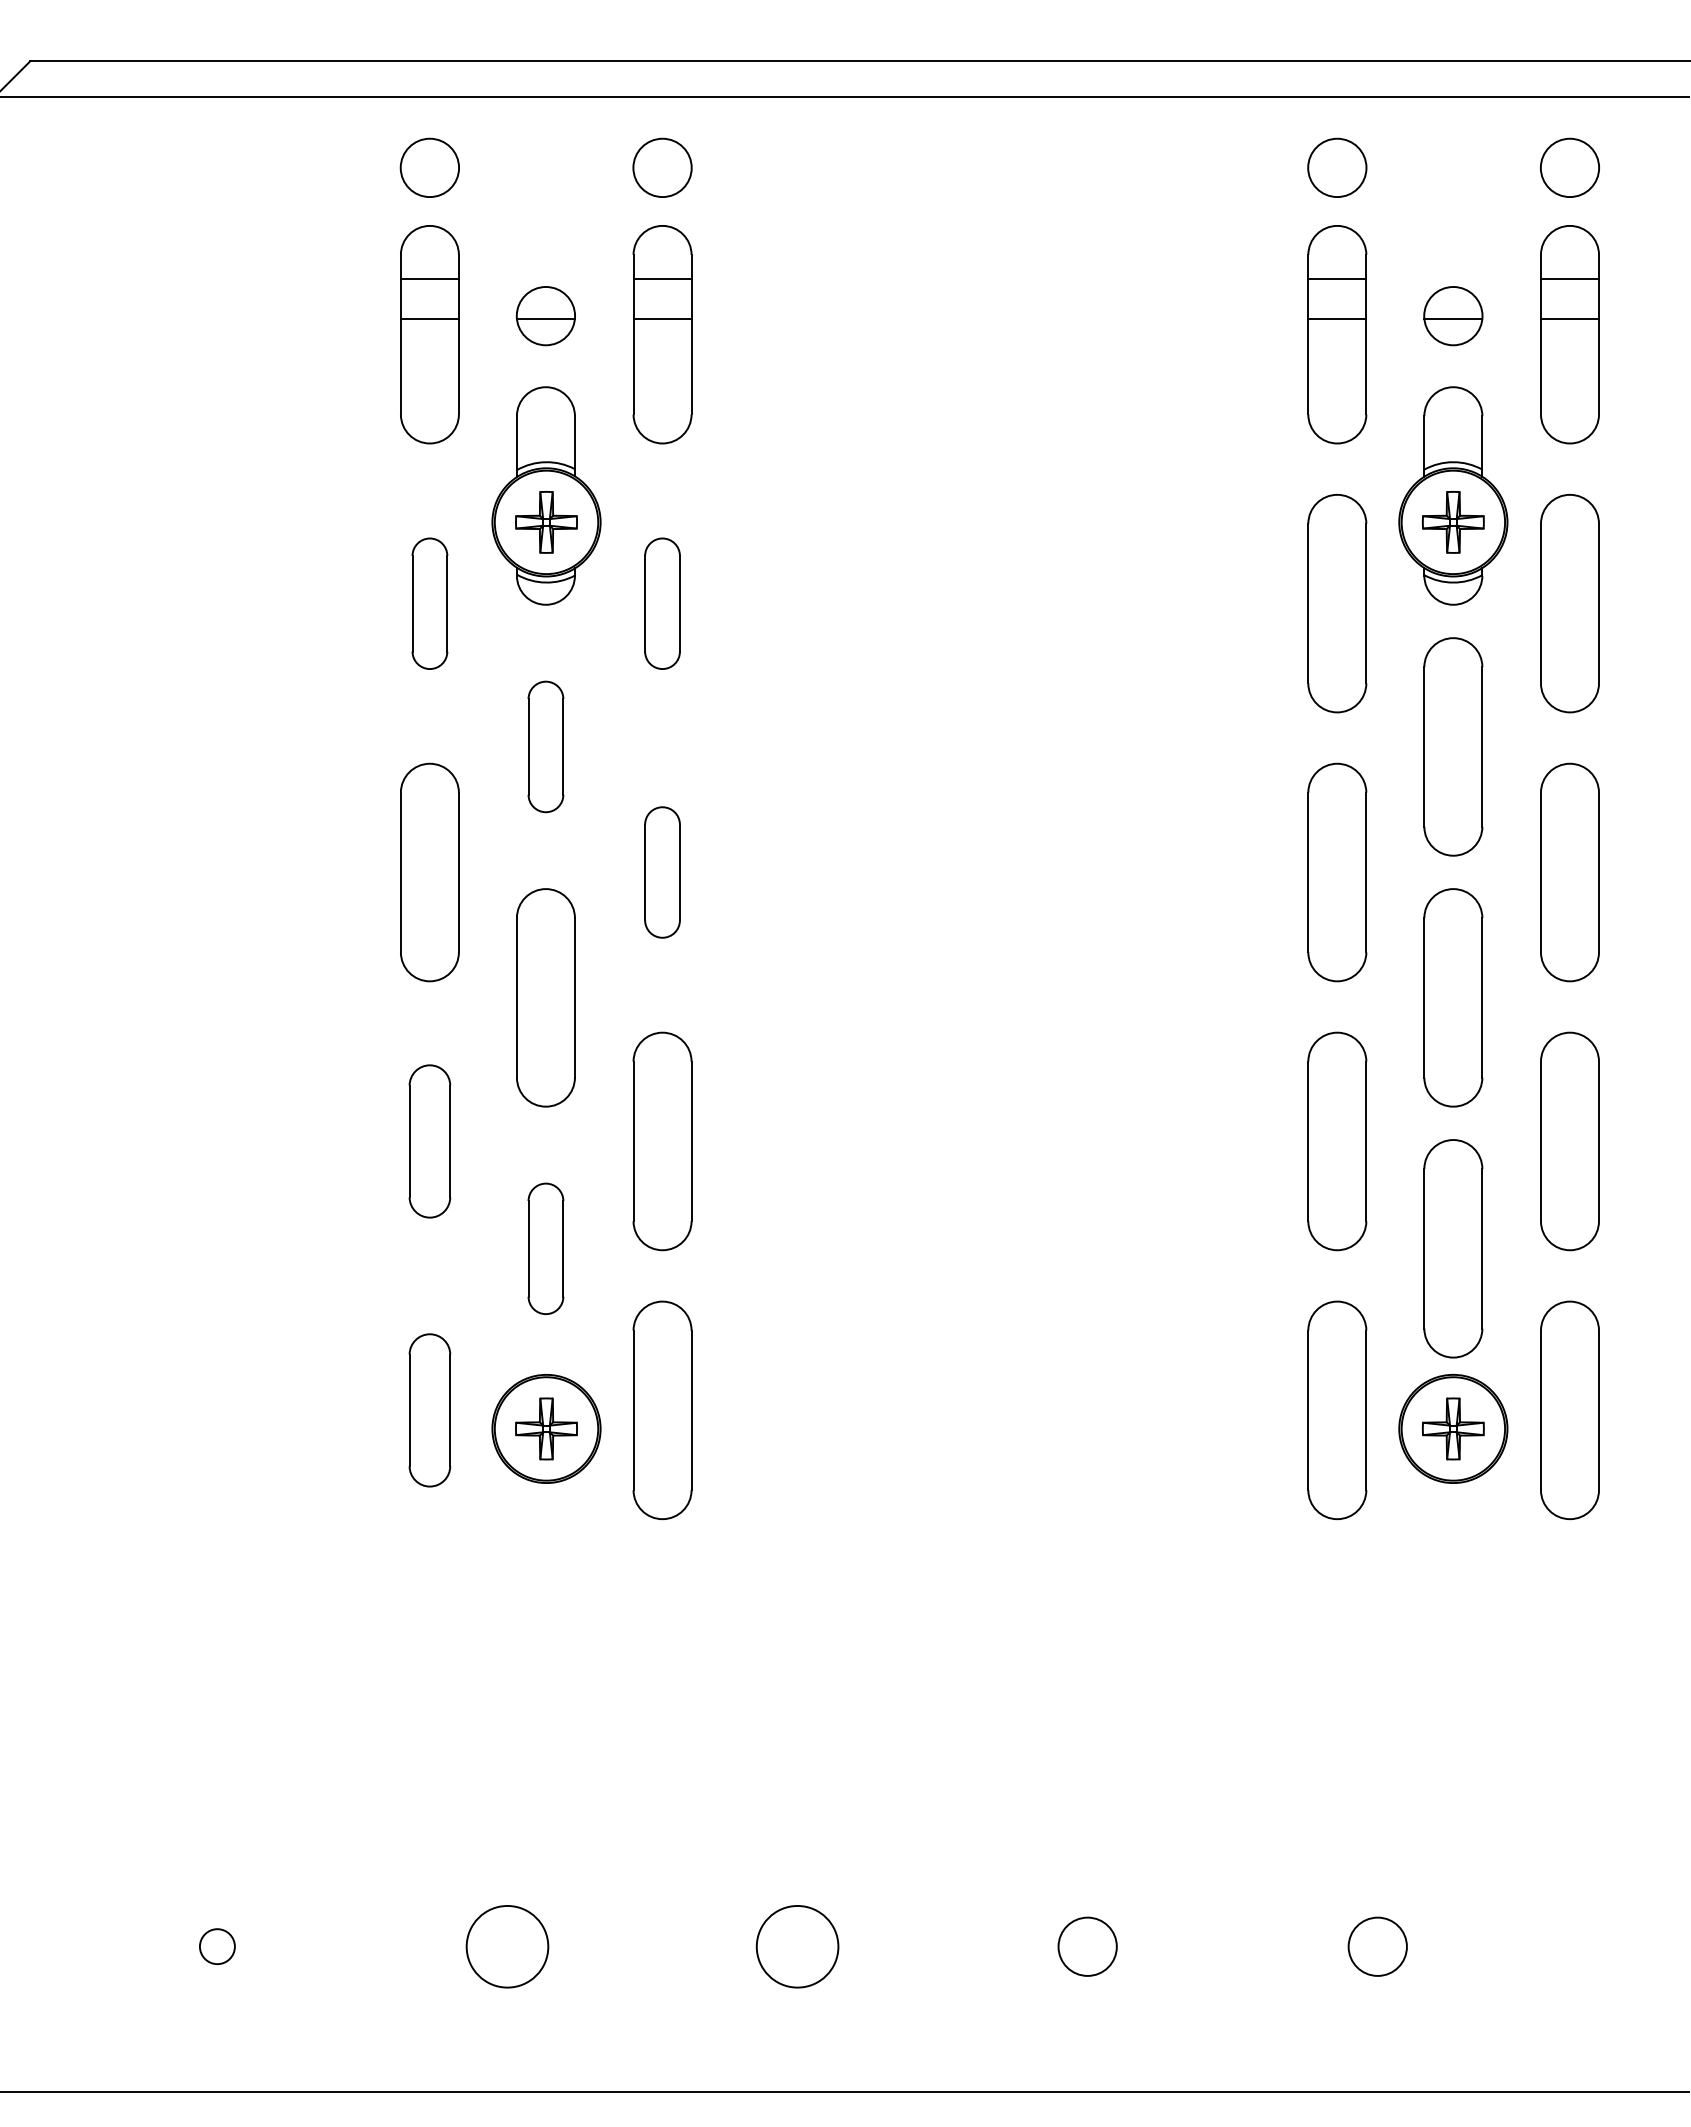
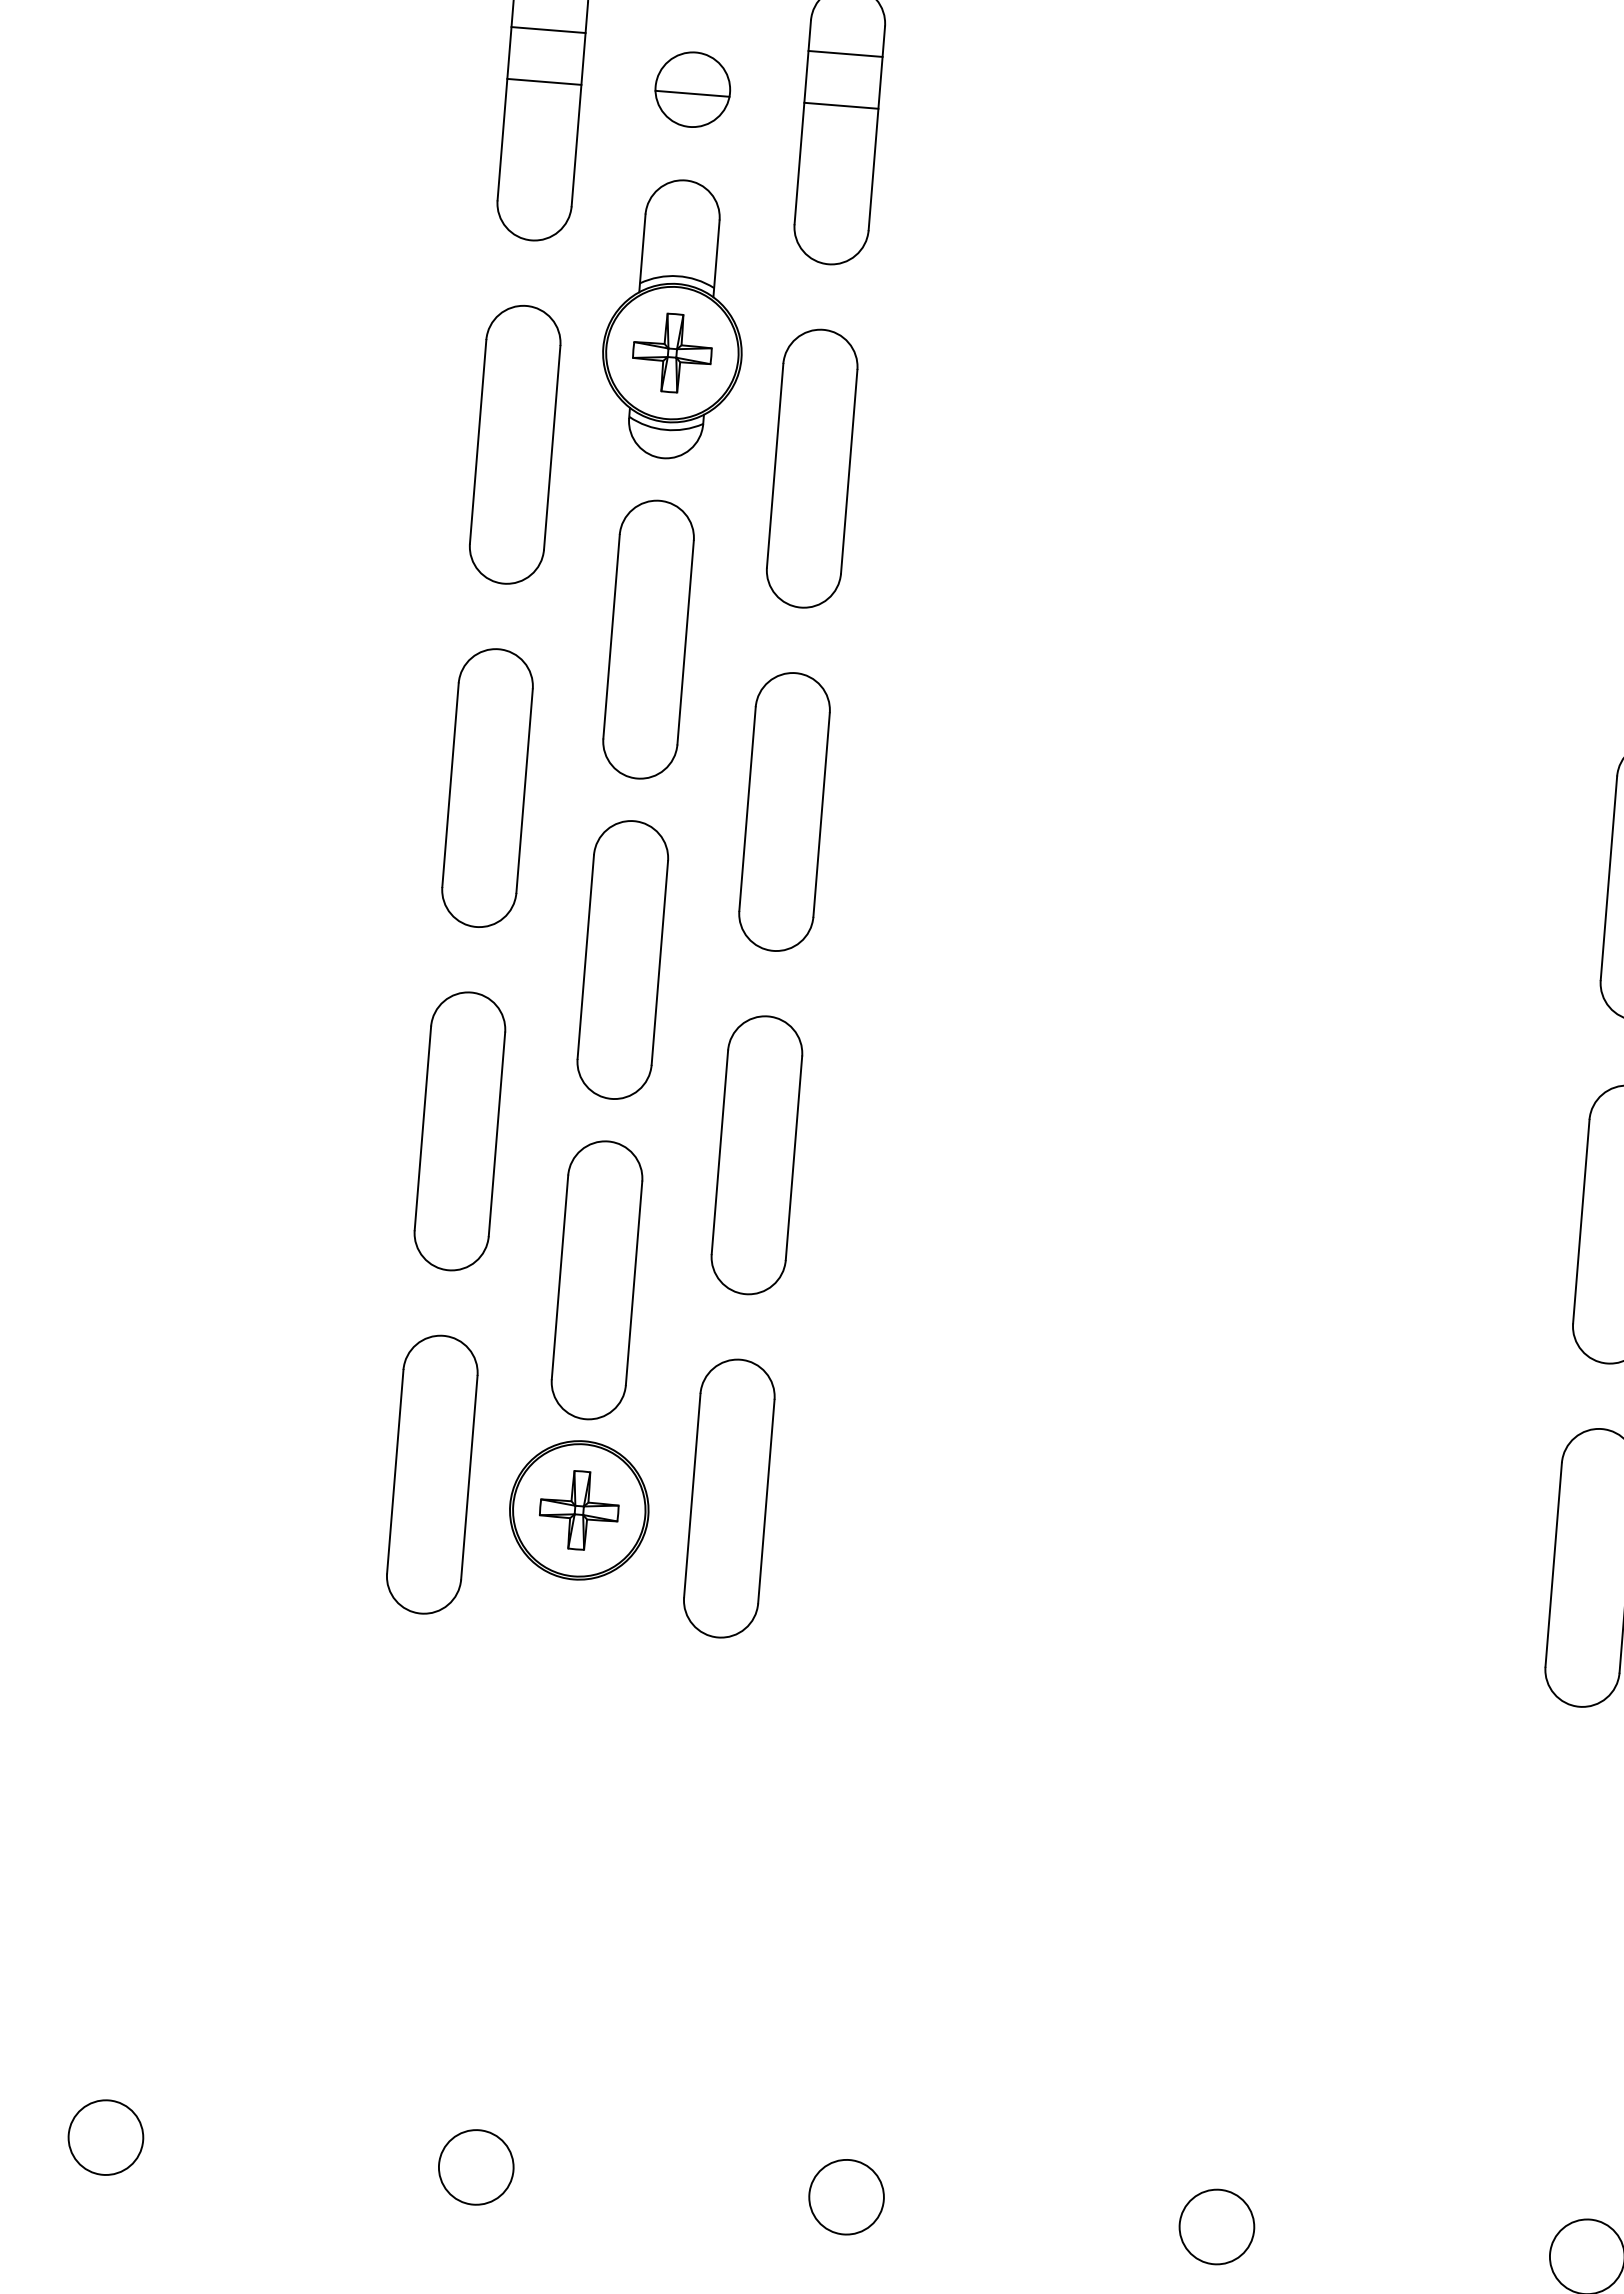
part: (429, 603) -> (514, 444), size x1.67
part: (662, 603) -> (812, 468), size x1.67
part: (545, 746) -> (648, 639), size x1.67
part: (662, 872) -> (784, 811), size x1.67
part: (429, 1141) -> (459, 1131), size x1.43
part: (545, 1248) -> (596, 1279), size x1.67
part: (429, 1410) -> (431, 1474), size x1.43
circle: (217, 1946) -> (106, 2137), size x1.67
circle: (507, 1946) -> (476, 2167), size x0.71
circle: (797, 1946) -> (846, 2196), size x0.71

